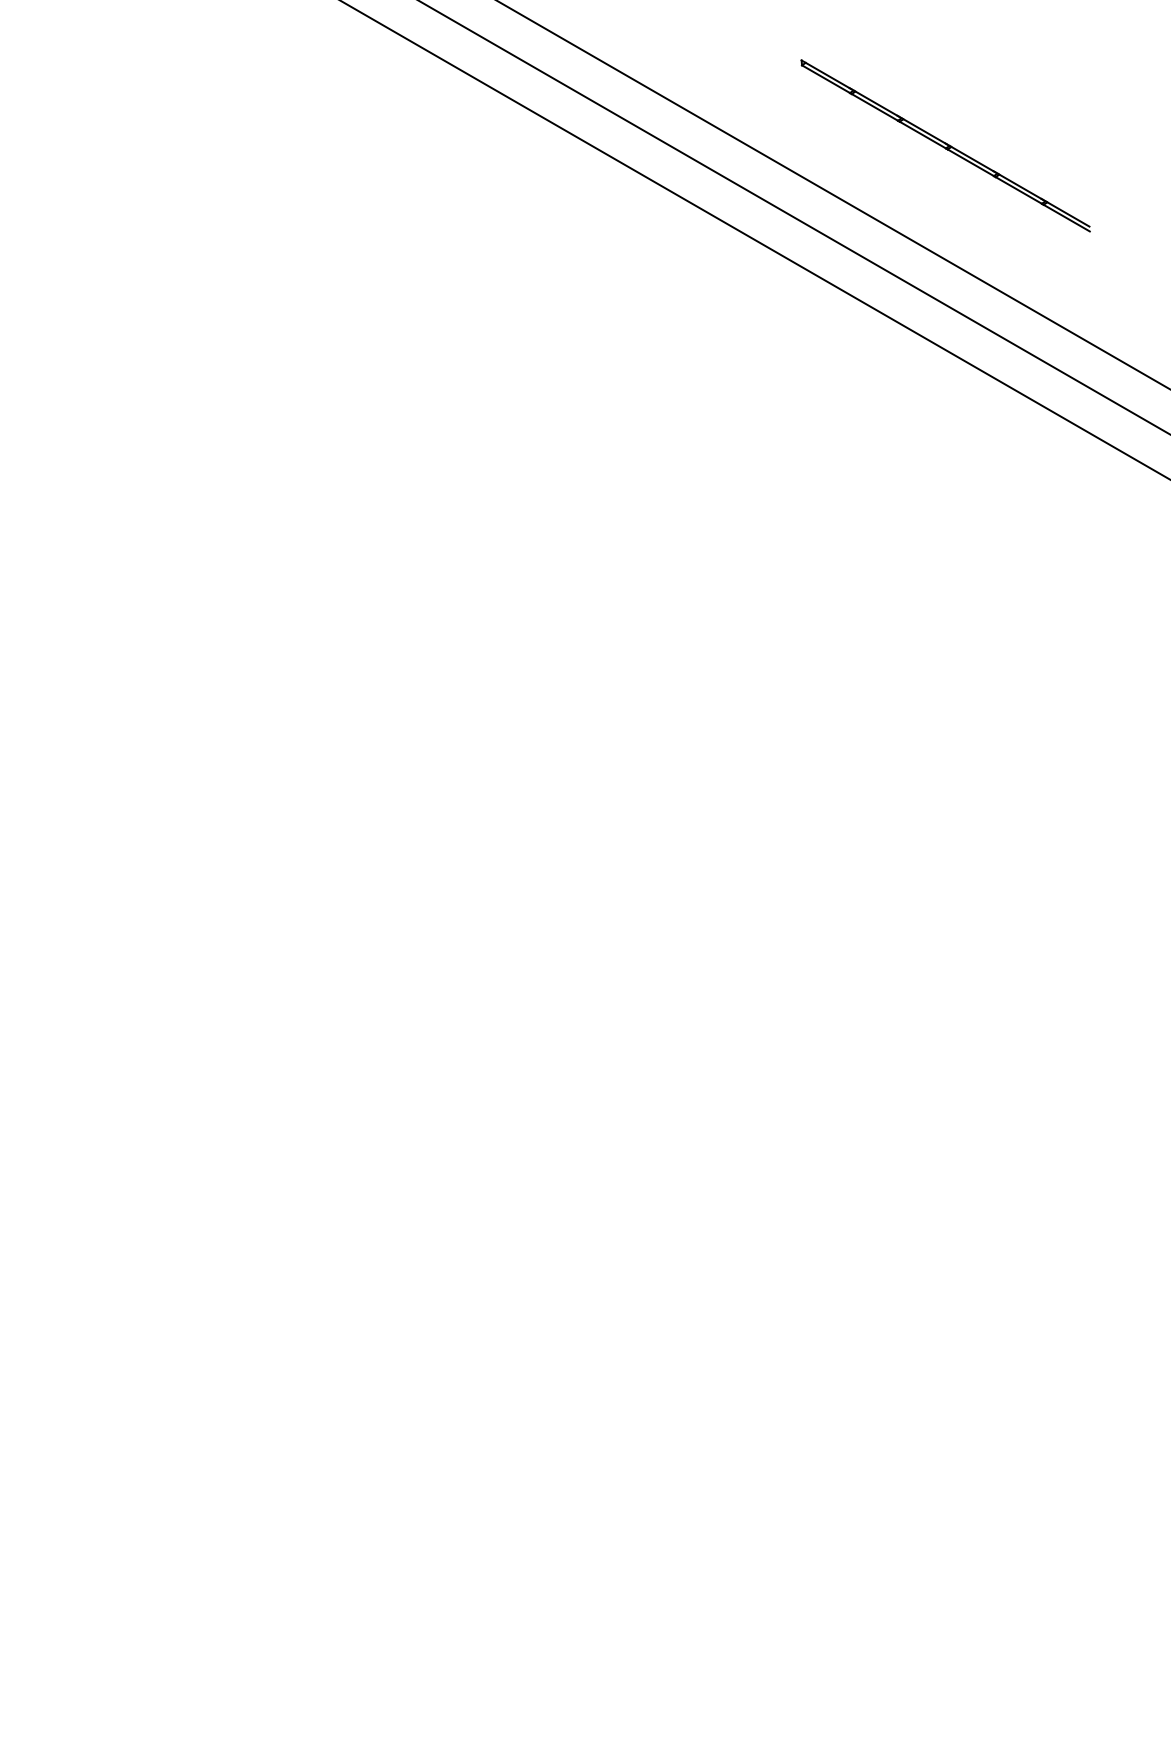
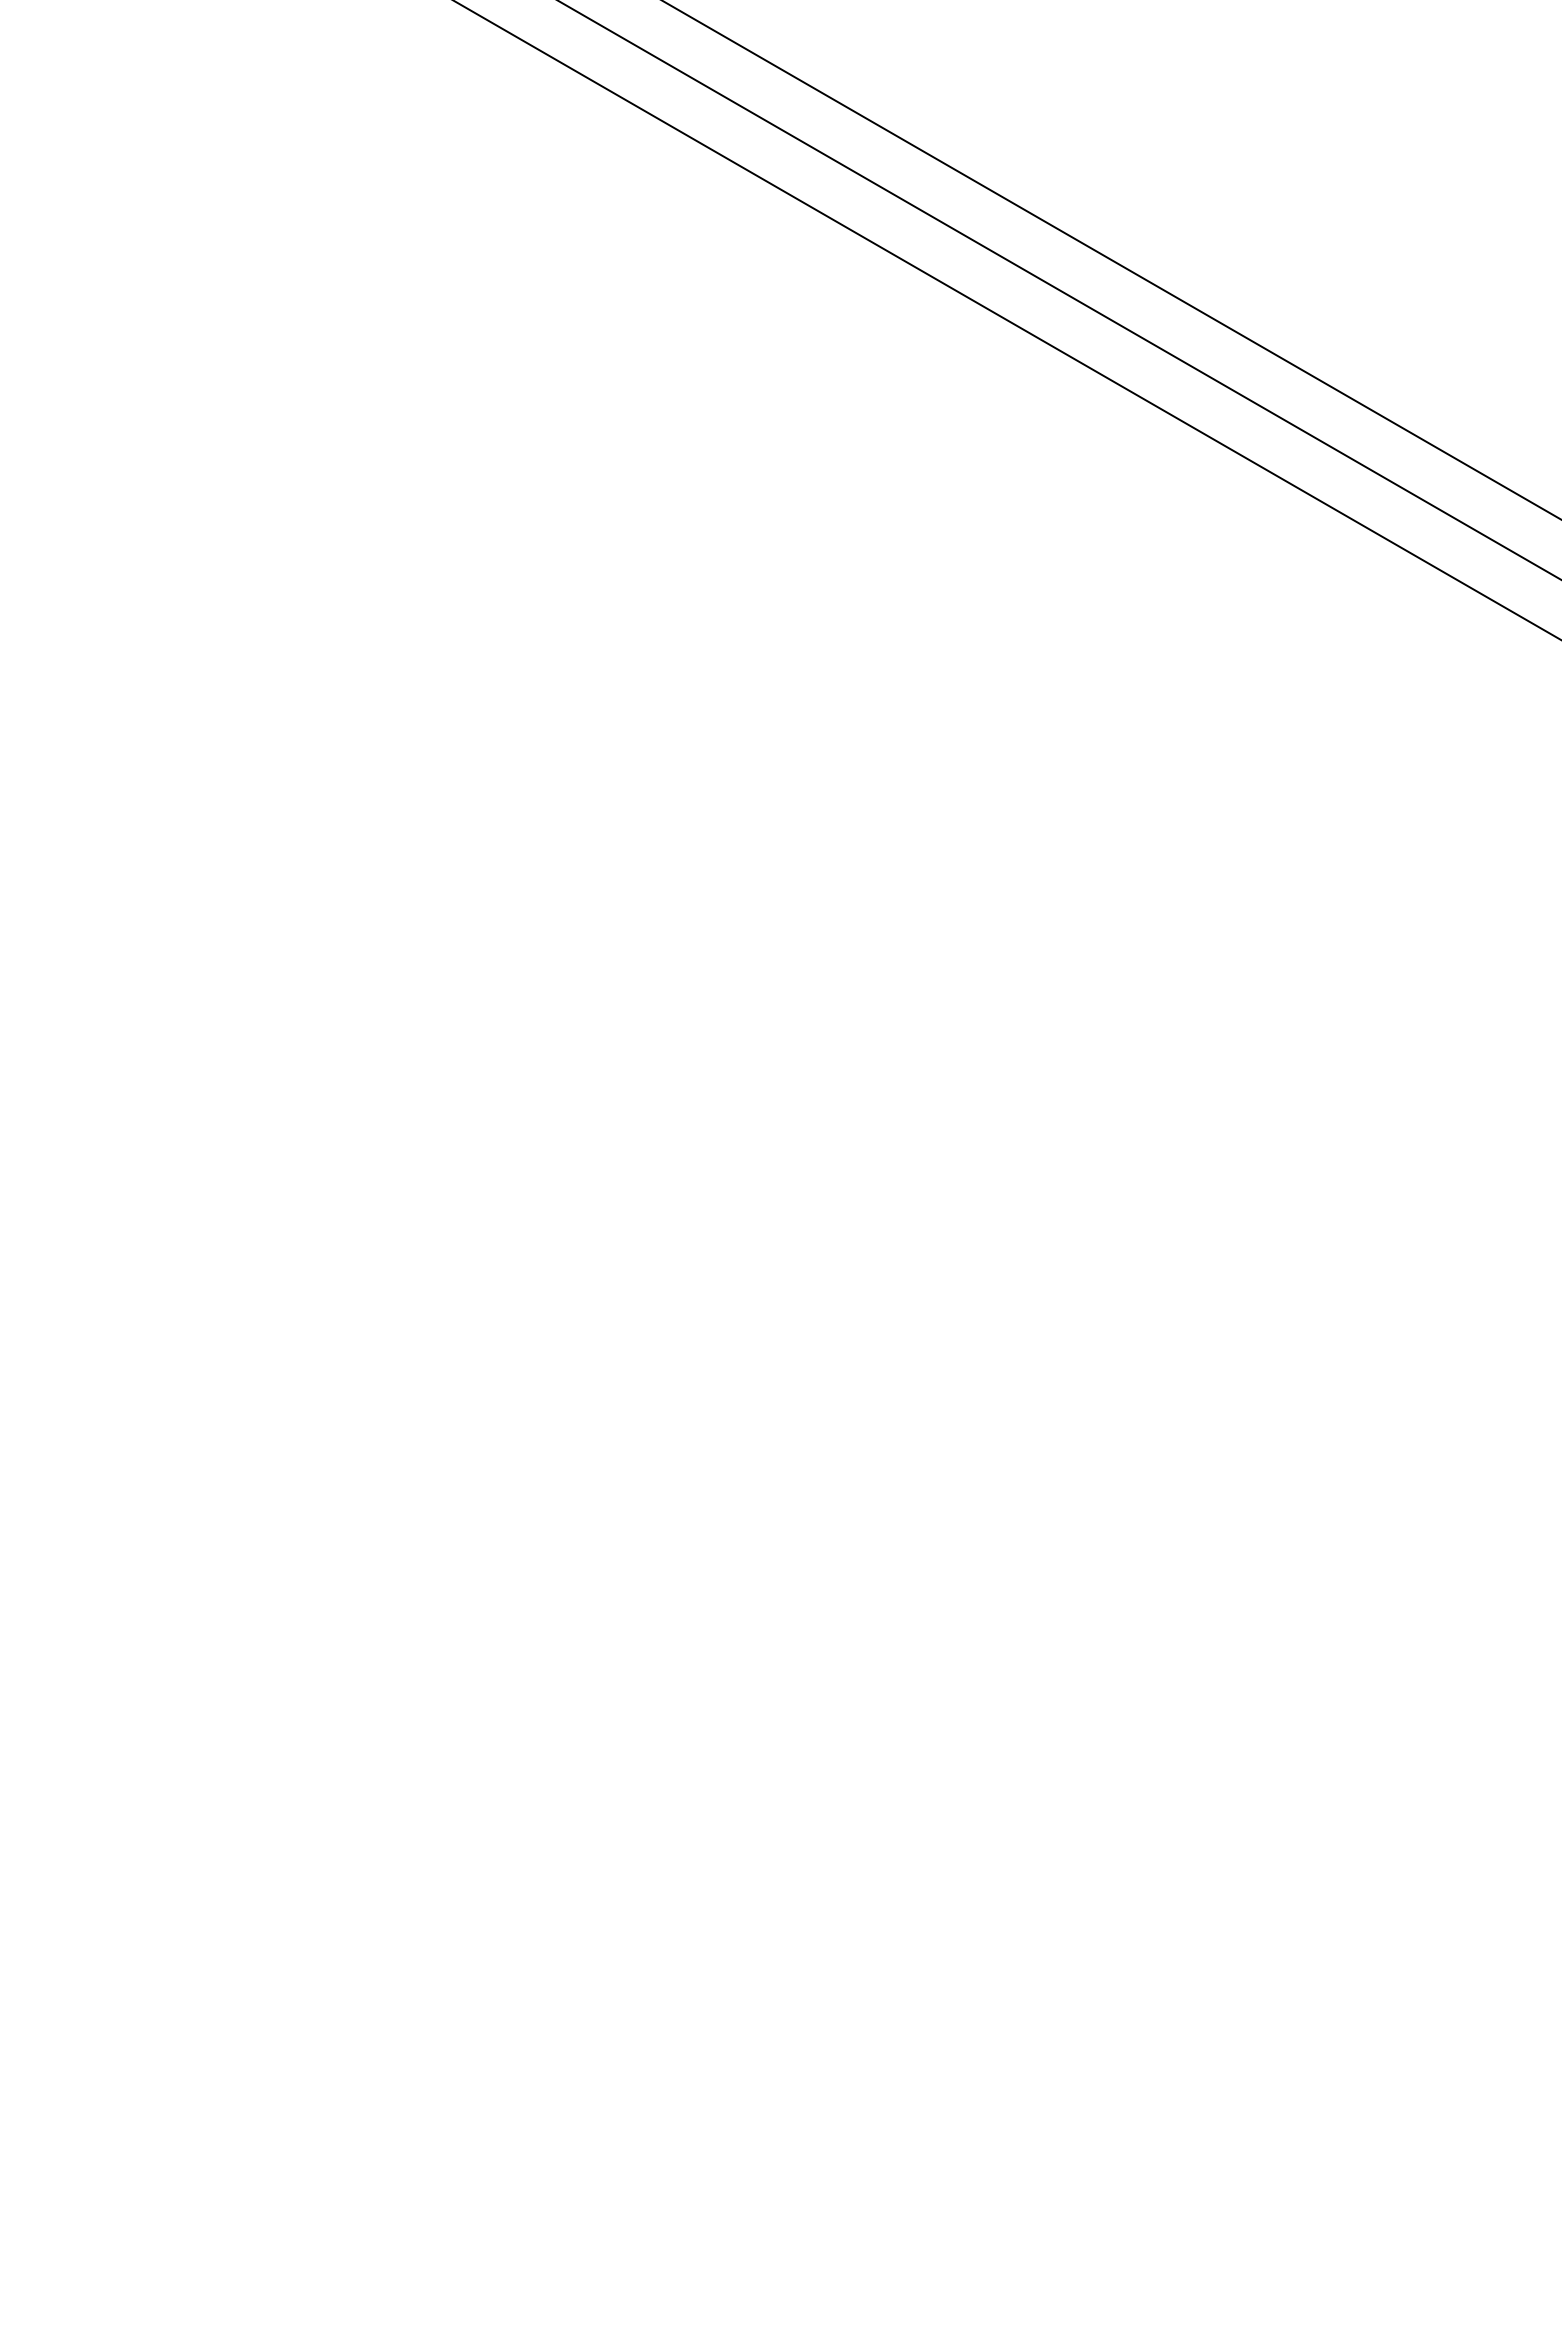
part: (945, 145) -> (1261, 194), removed

